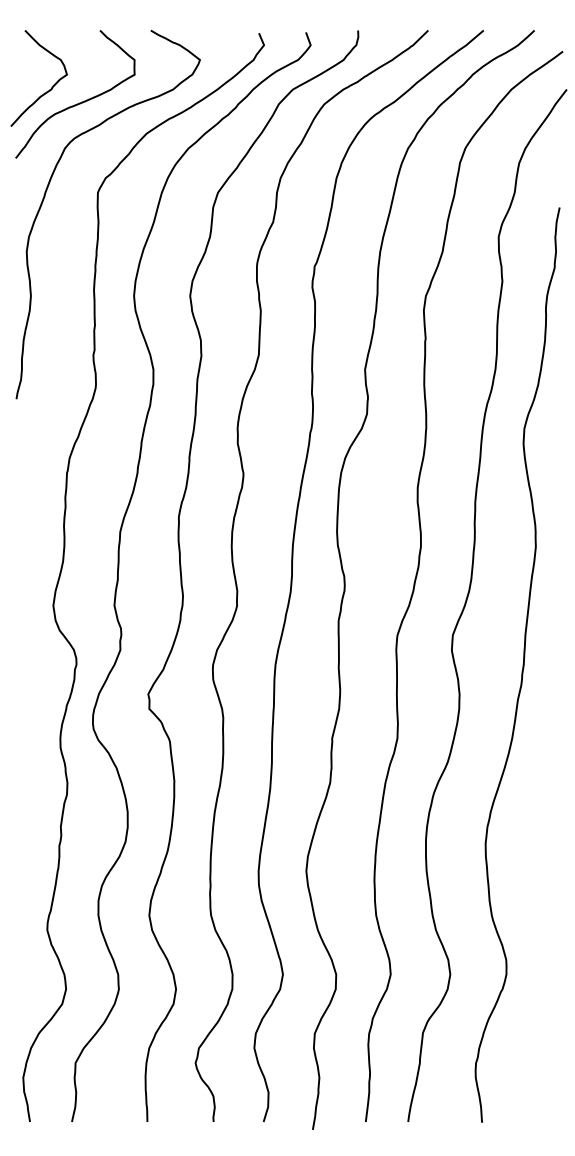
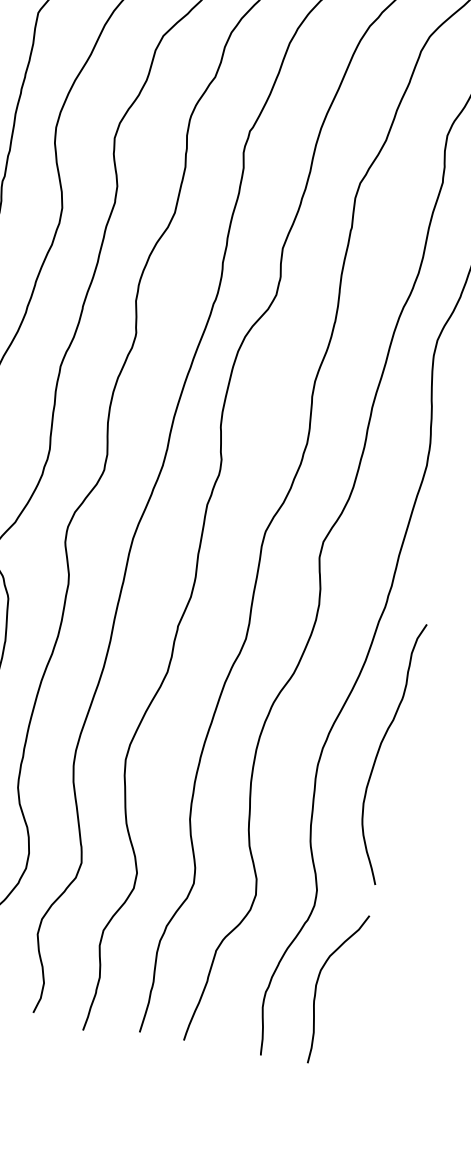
curve: (540, 819) -> (379, 750), added
curve: (523, 1042) -> (319, 979), added

